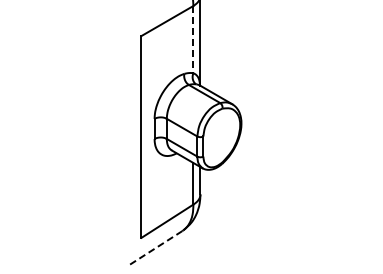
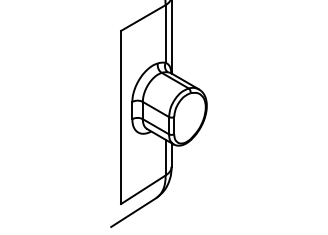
line: (193, 39) -> (165, 33), dashed -> solid
line: (155, 248) -> (133, 213), dashed -> solid

